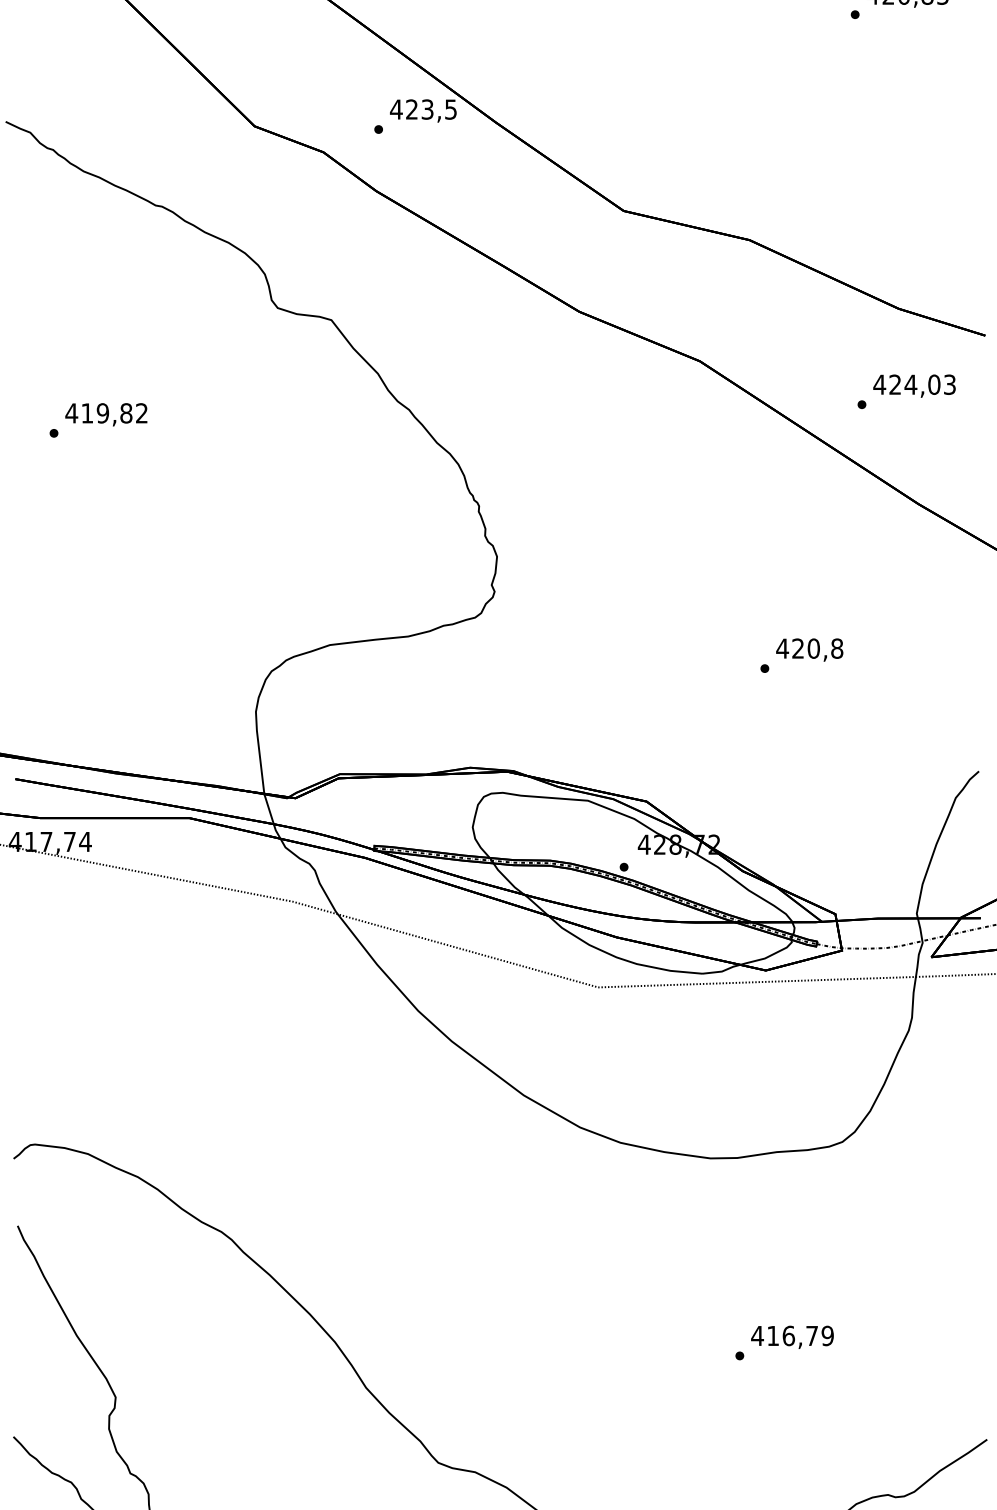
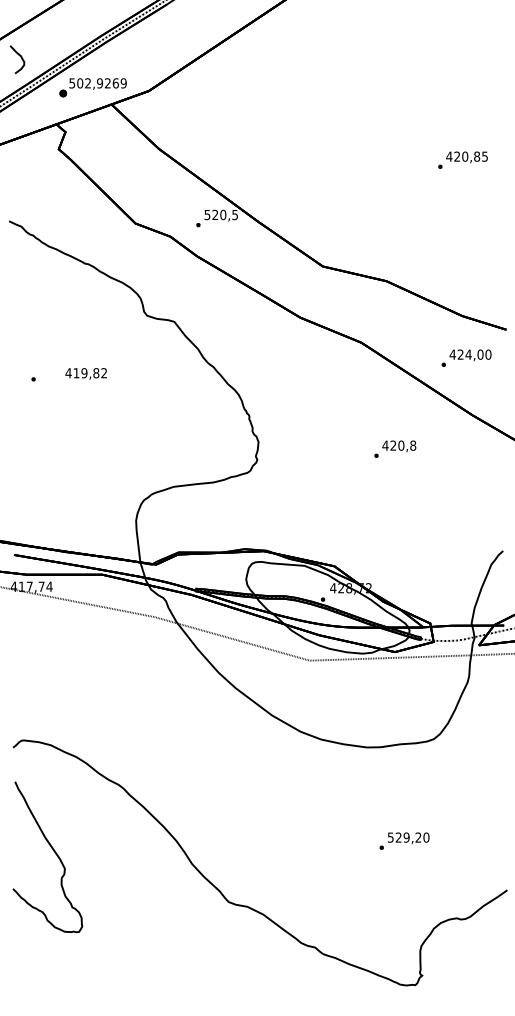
text: (412, 108) -> (215, 214), 423,5 -> 520,5
text: (950, 384) -> (488, 354), 424,03 -> 424,00
text: (105, 413) -> (85, 373), moved
text: (802, 654) -> (395, 448), moved
text: (792, 1335) -> (408, 837), 416,79 -> 529,20

